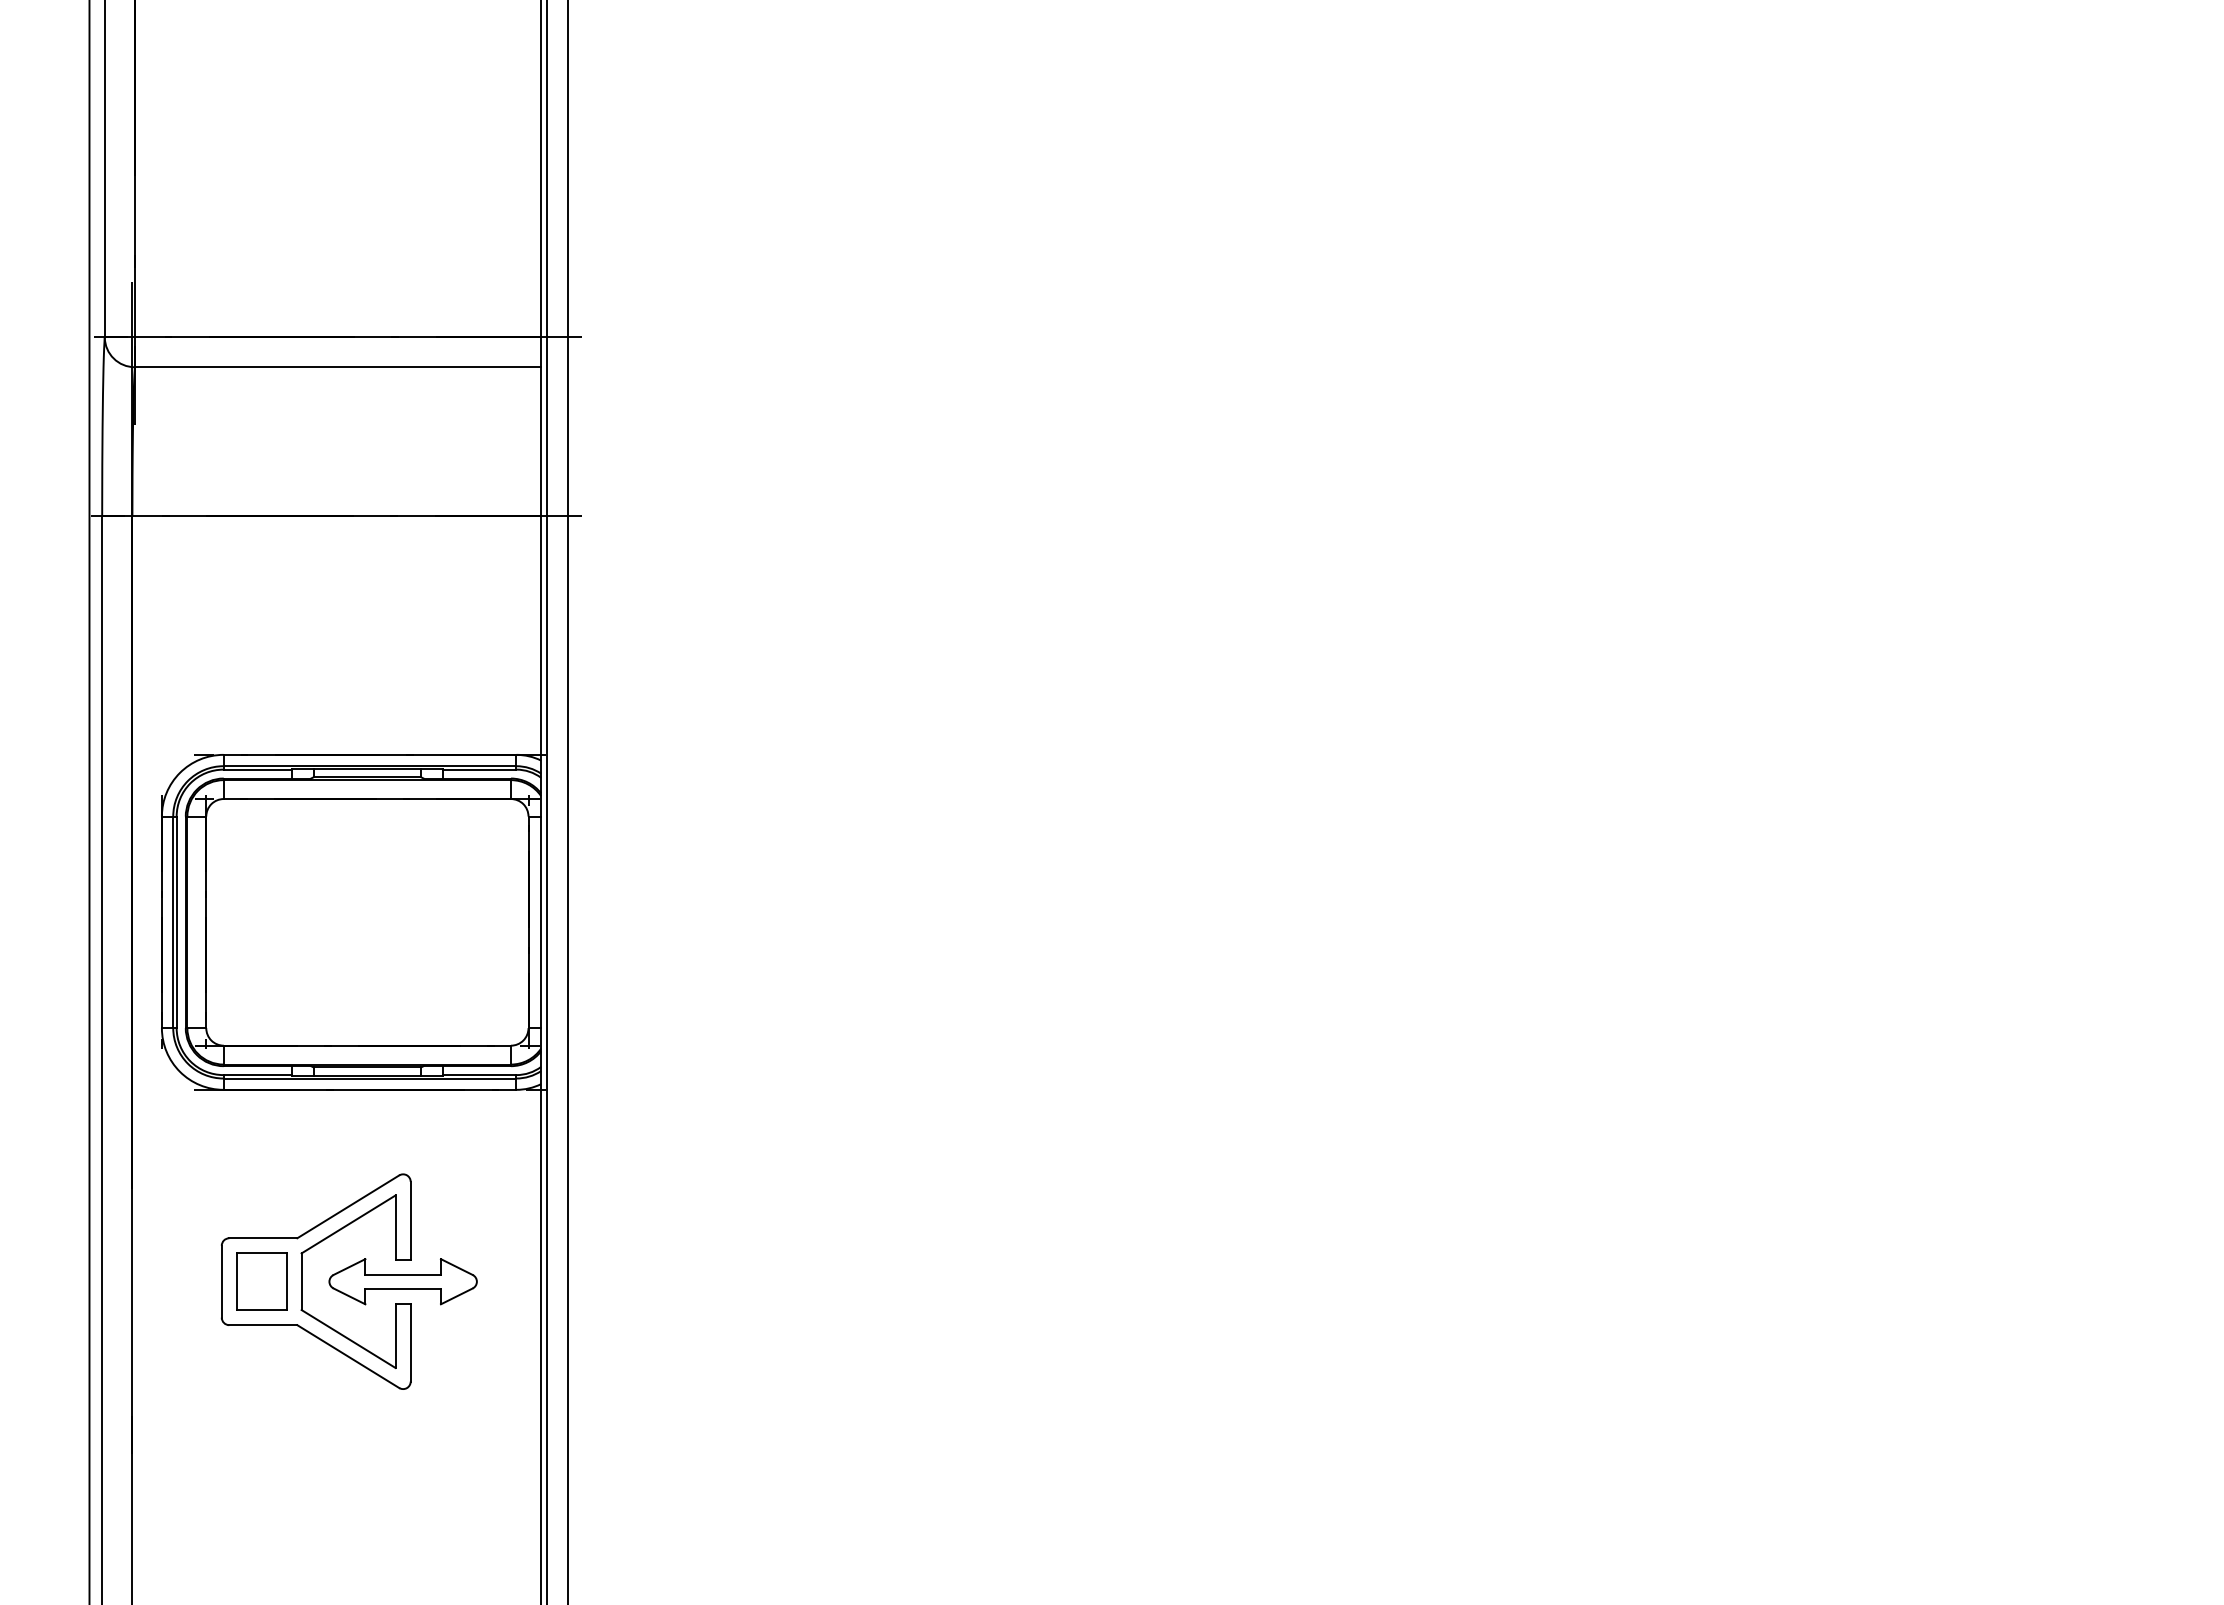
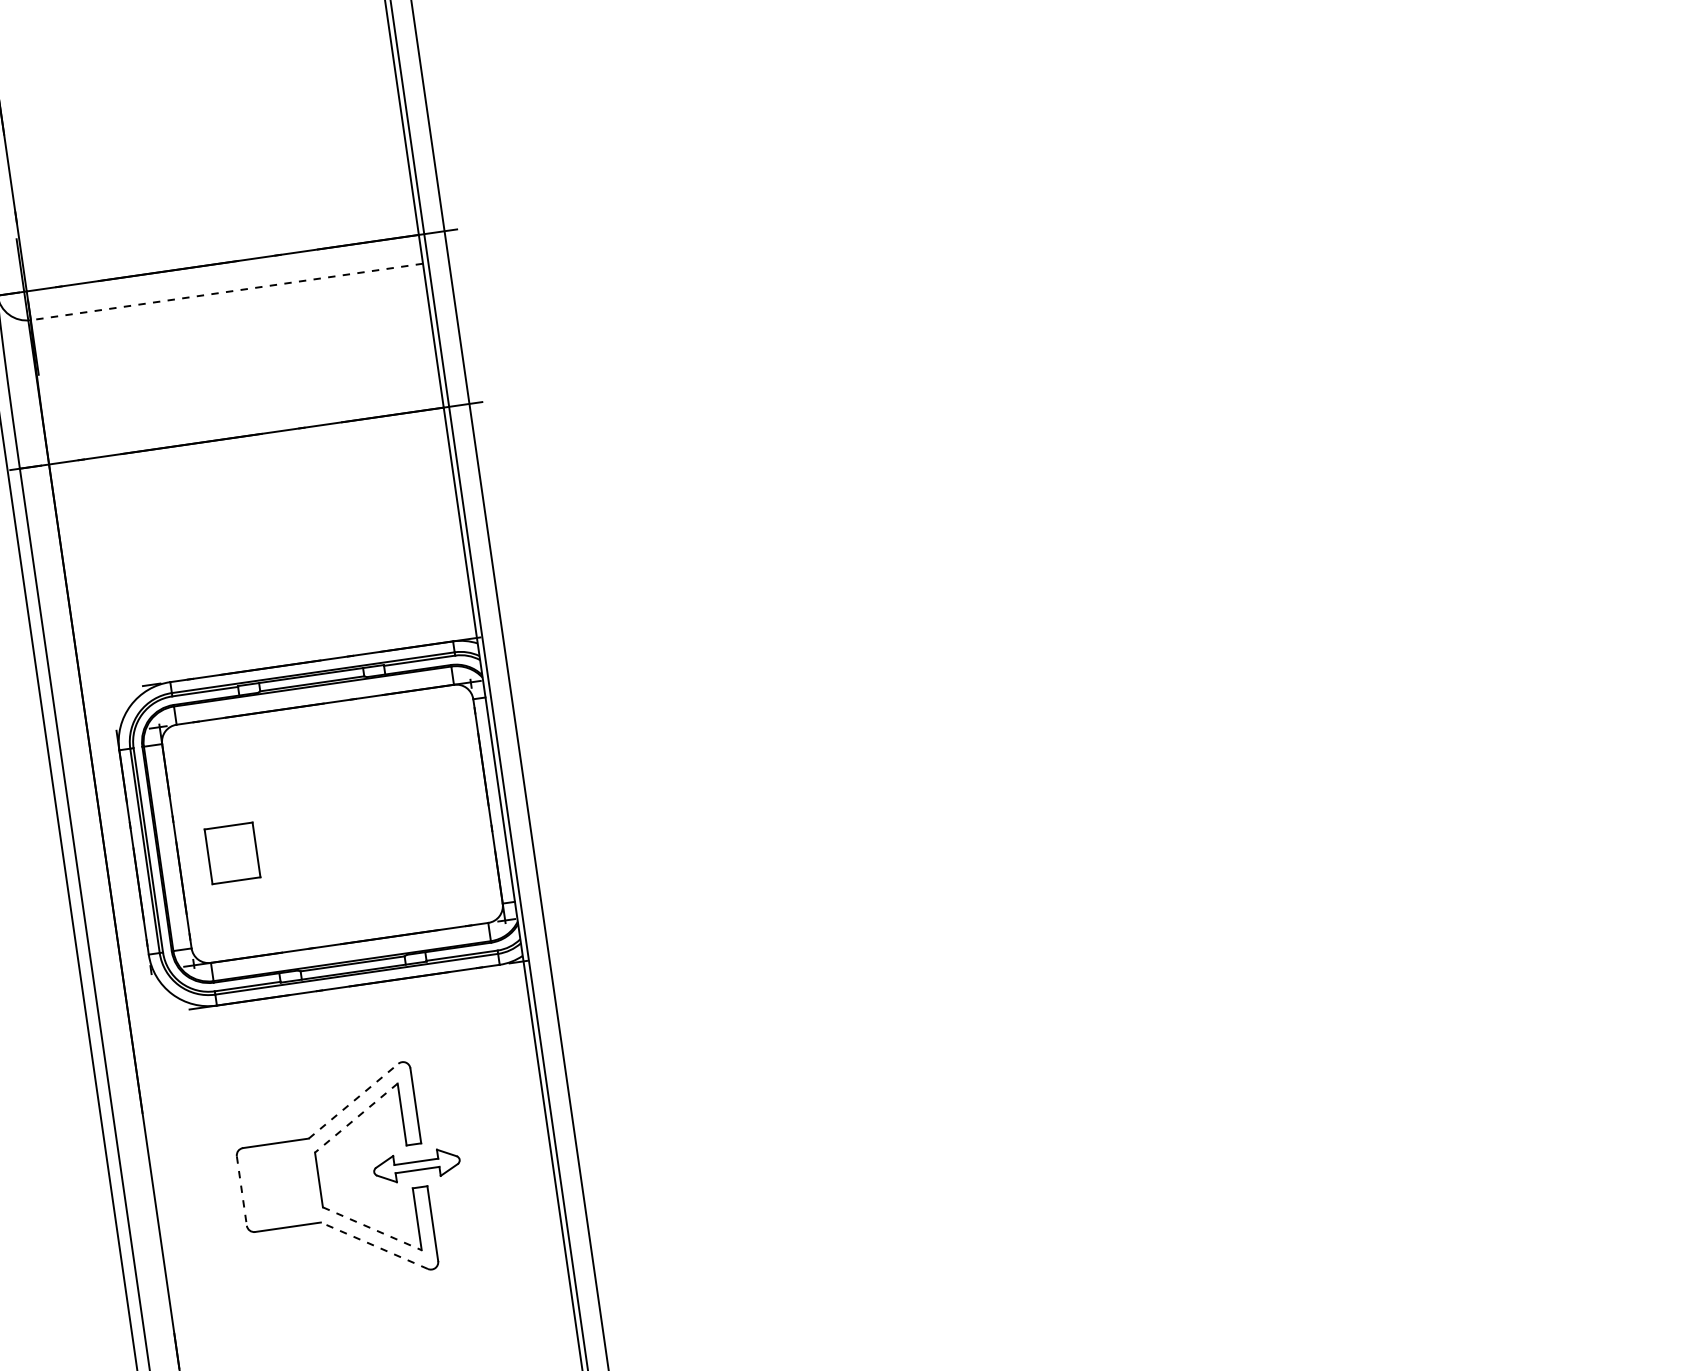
line: (337, 367) -> (226, 292), solid -> dashed
line: (348, 1206) -> (353, 1100), solid -> dashed
line: (348, 1224) -> (356, 1118), solid -> dashed
line: (221, 1281) -> (241, 1190), solid -> dashed
part: (261, 1281) -> (232, 853), moved
part: (402, 1281) -> (416, 1165), size x0.6
line: (349, 1339) -> (373, 1229), solid -> dashed
line: (348, 1356) -> (374, 1245), solid -> dashed

